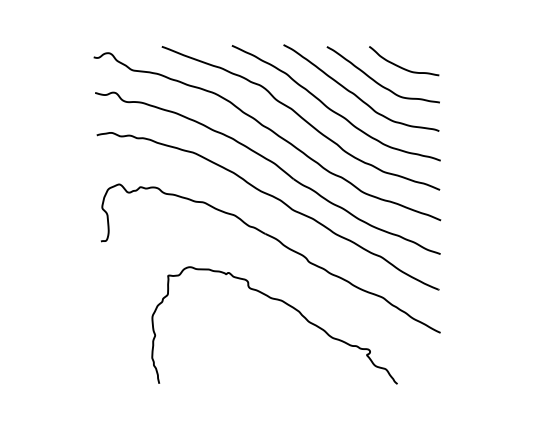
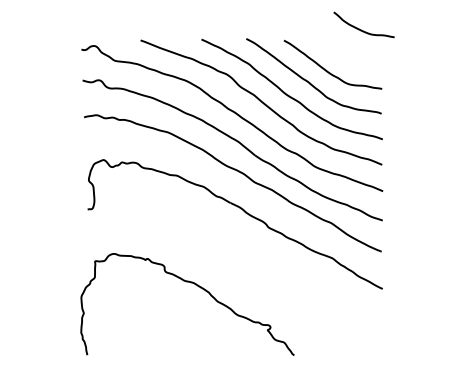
curve: (401, 66) -> (361, 29), moved
curve: (287, 305) -> (198, 287), moved

